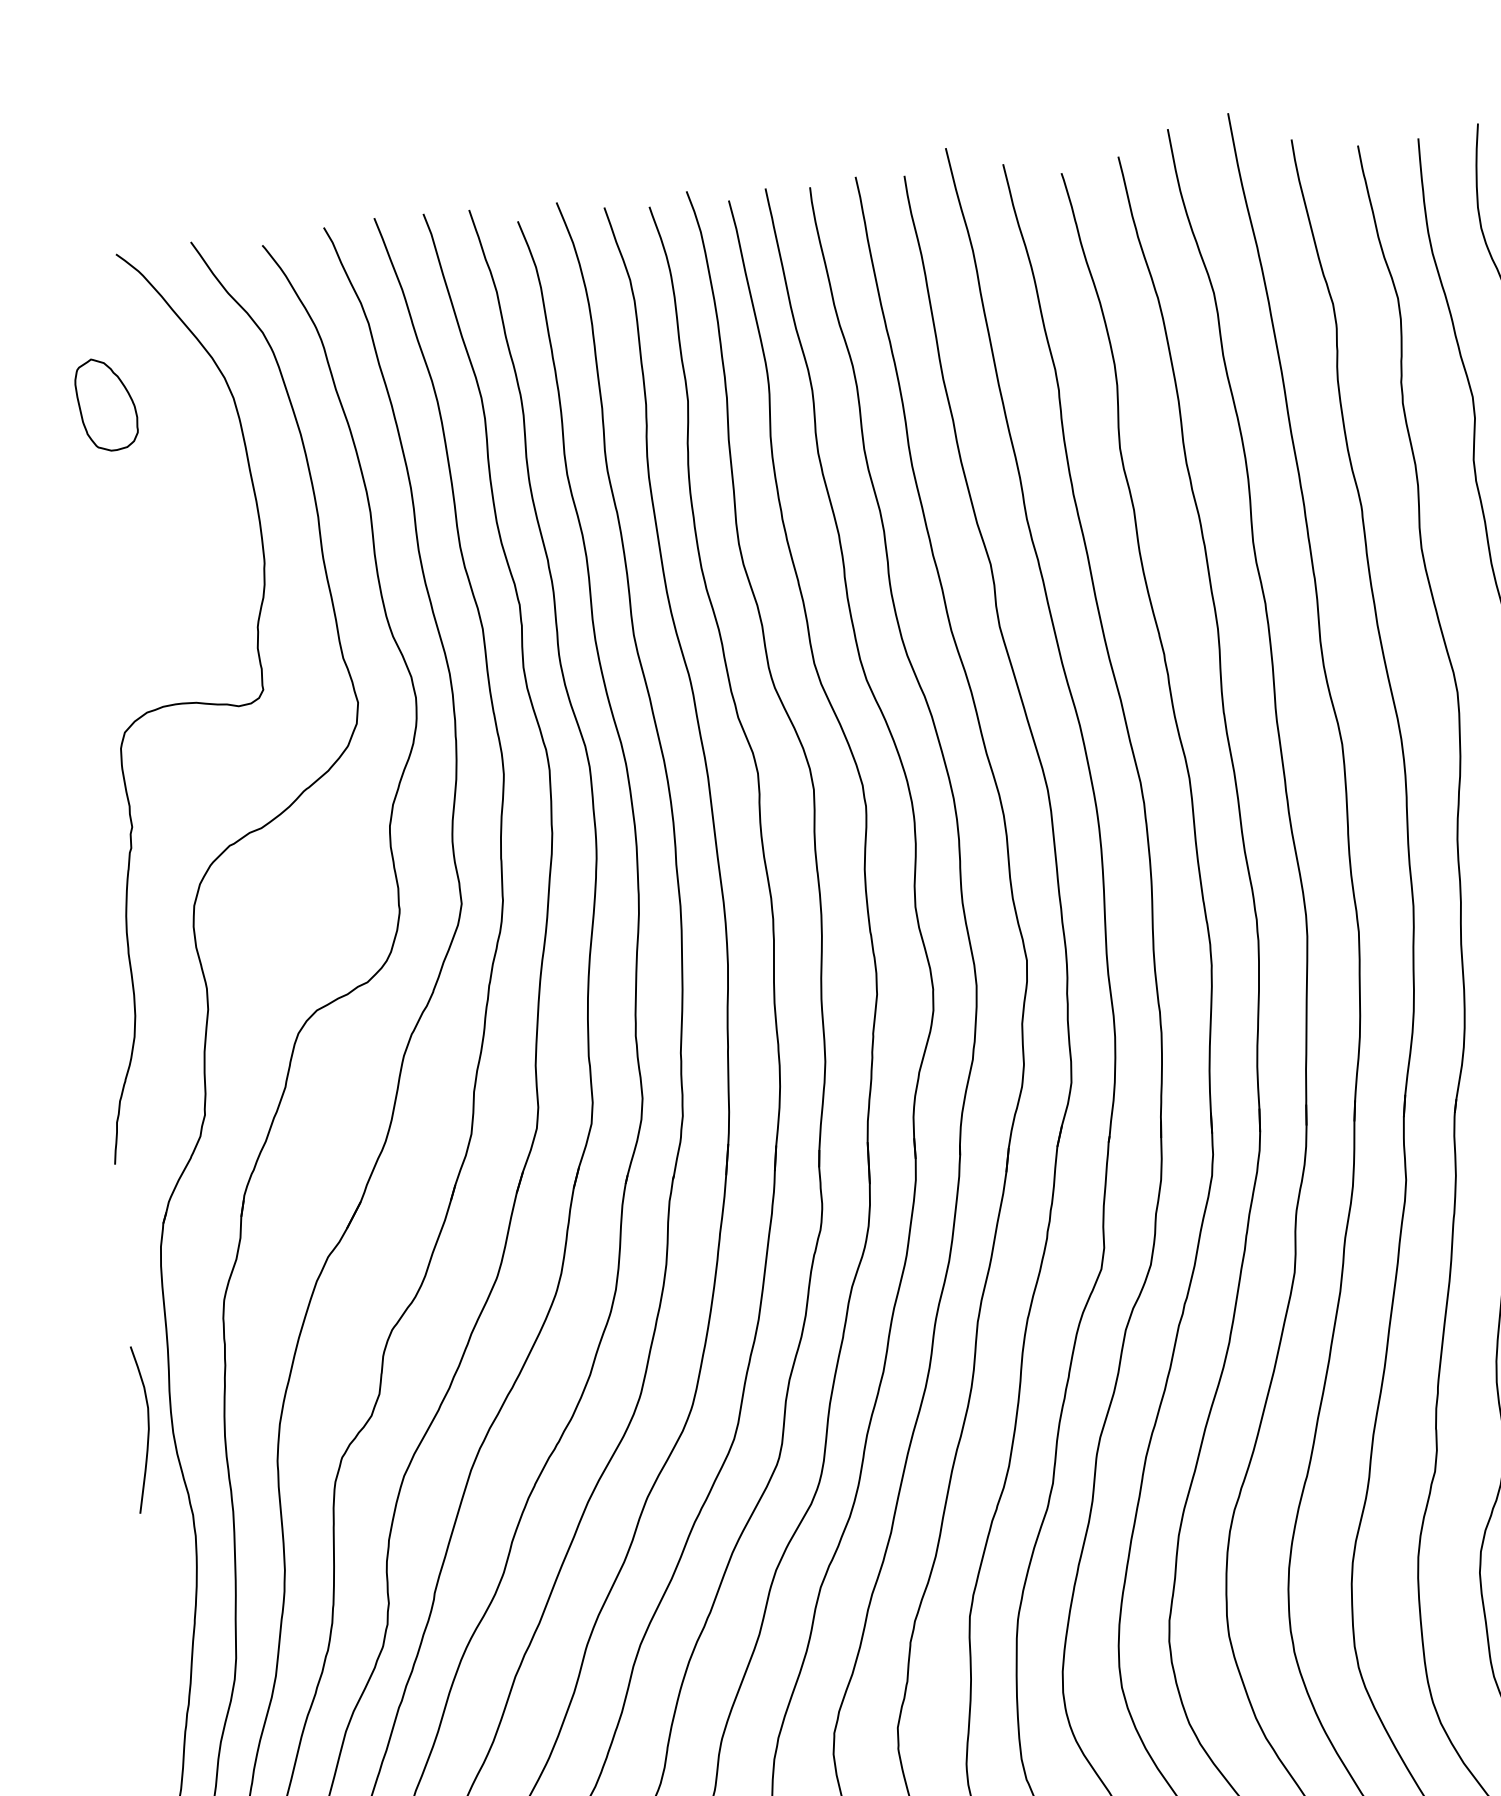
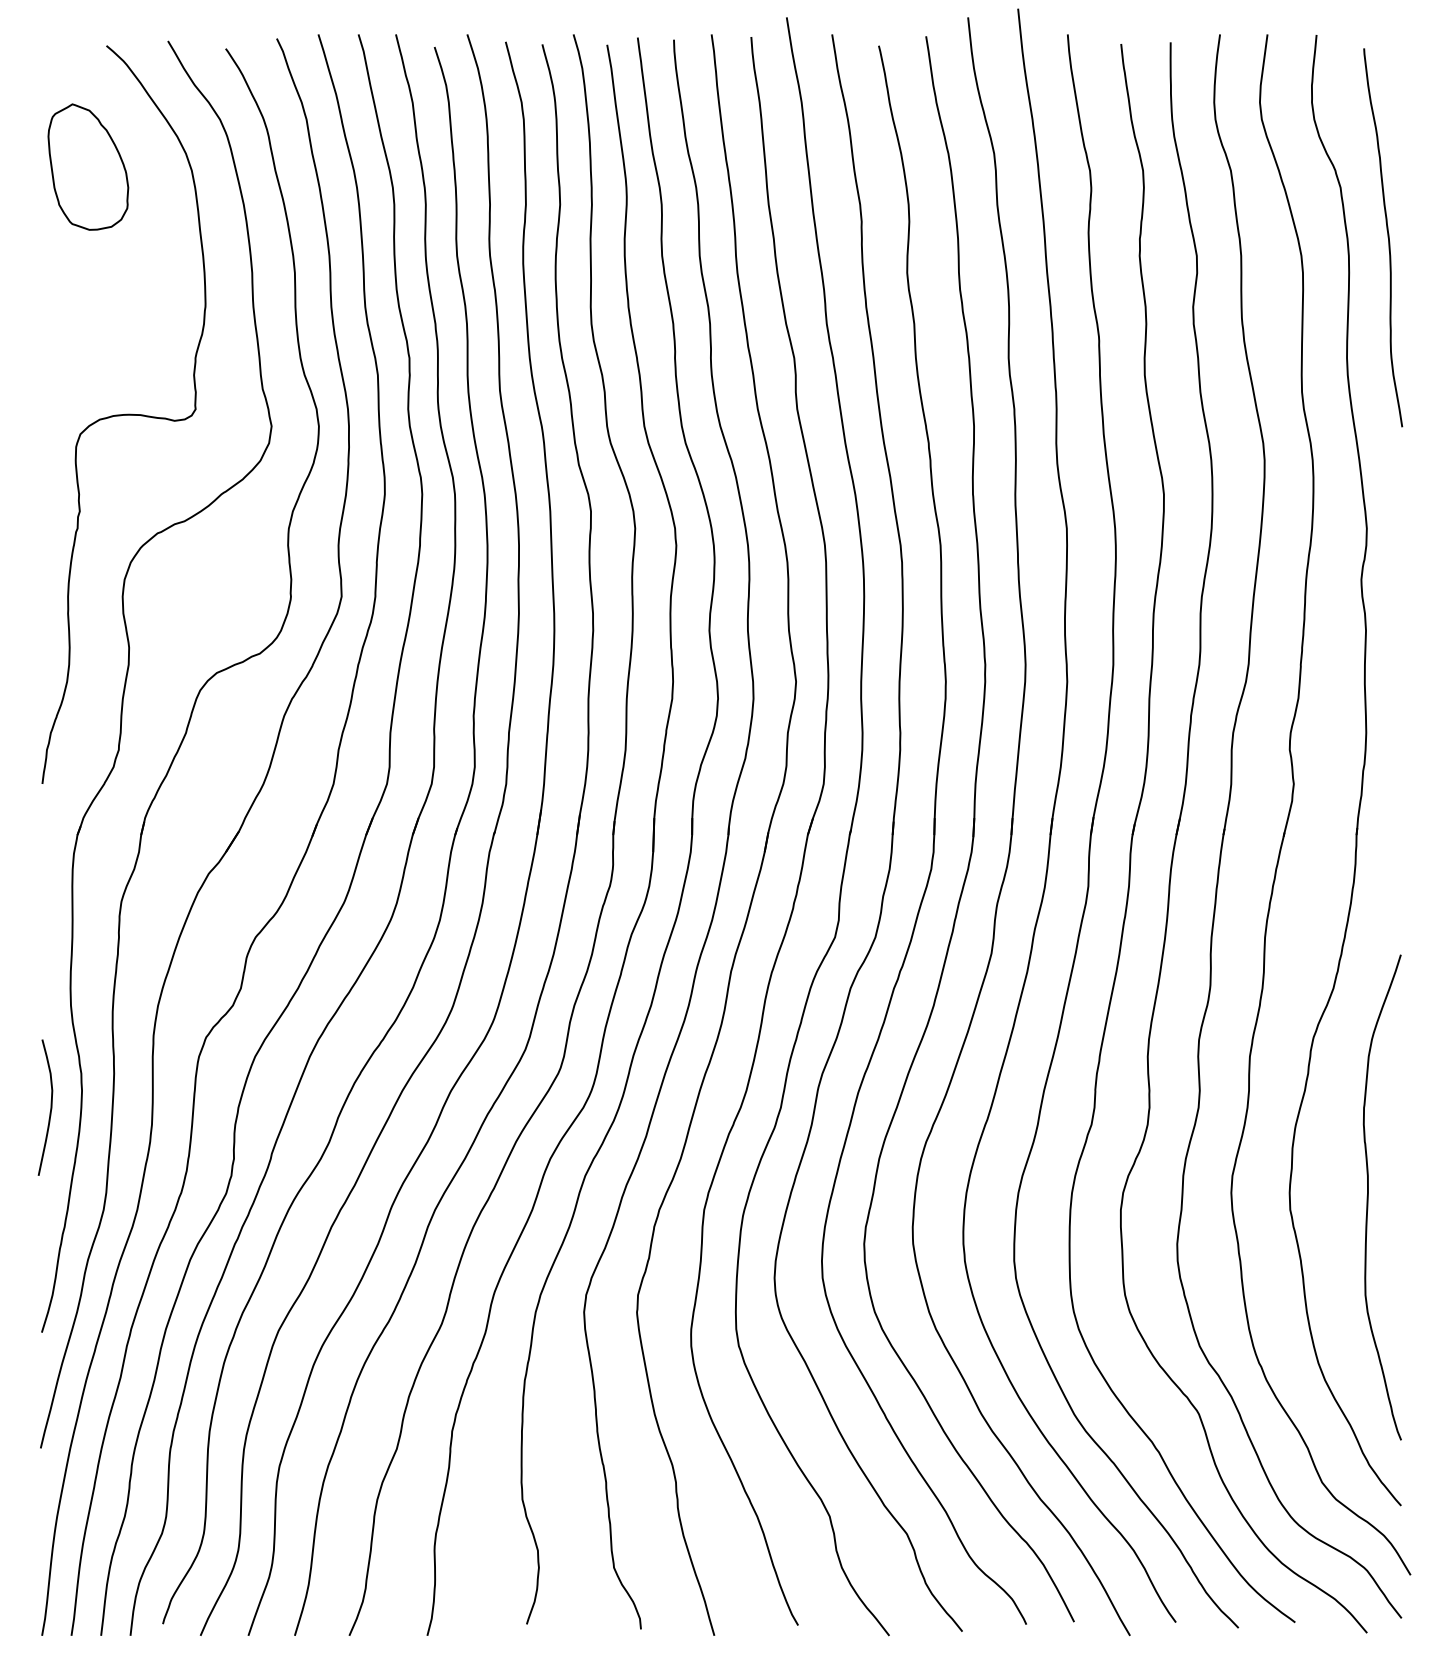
part: (106, 403) -> (88, 166), size x1.67
curve: (147, 1428) -> (50, 1107), moved

